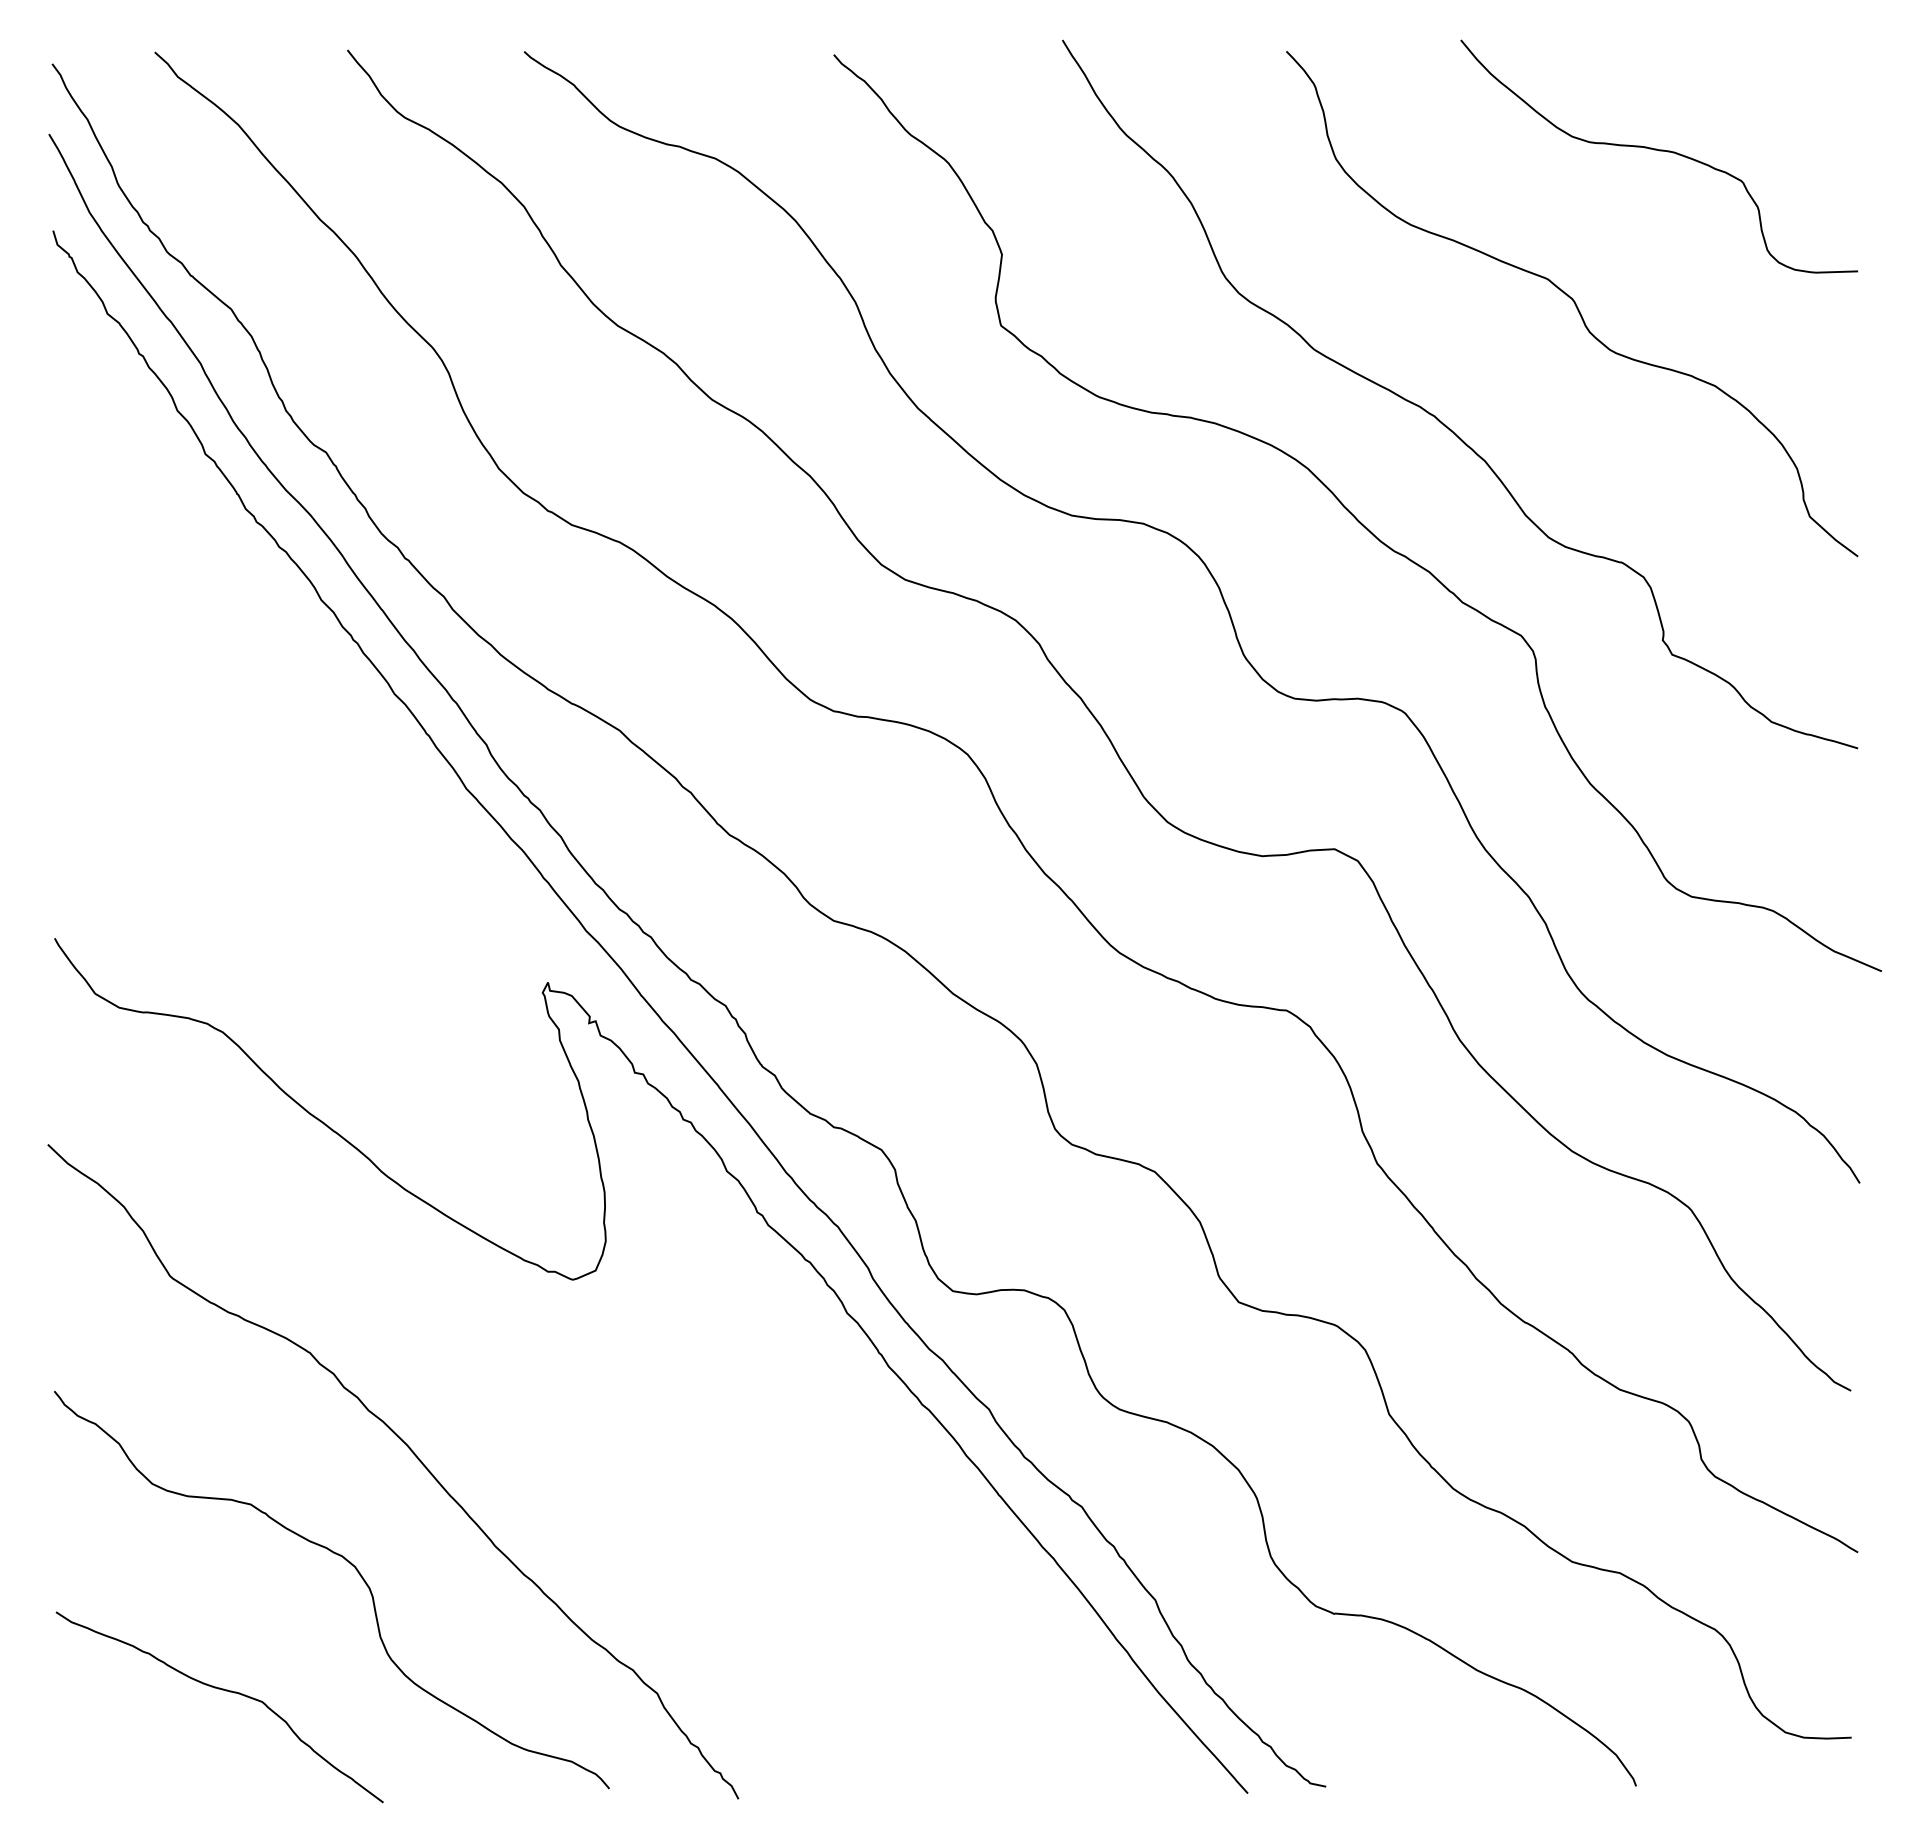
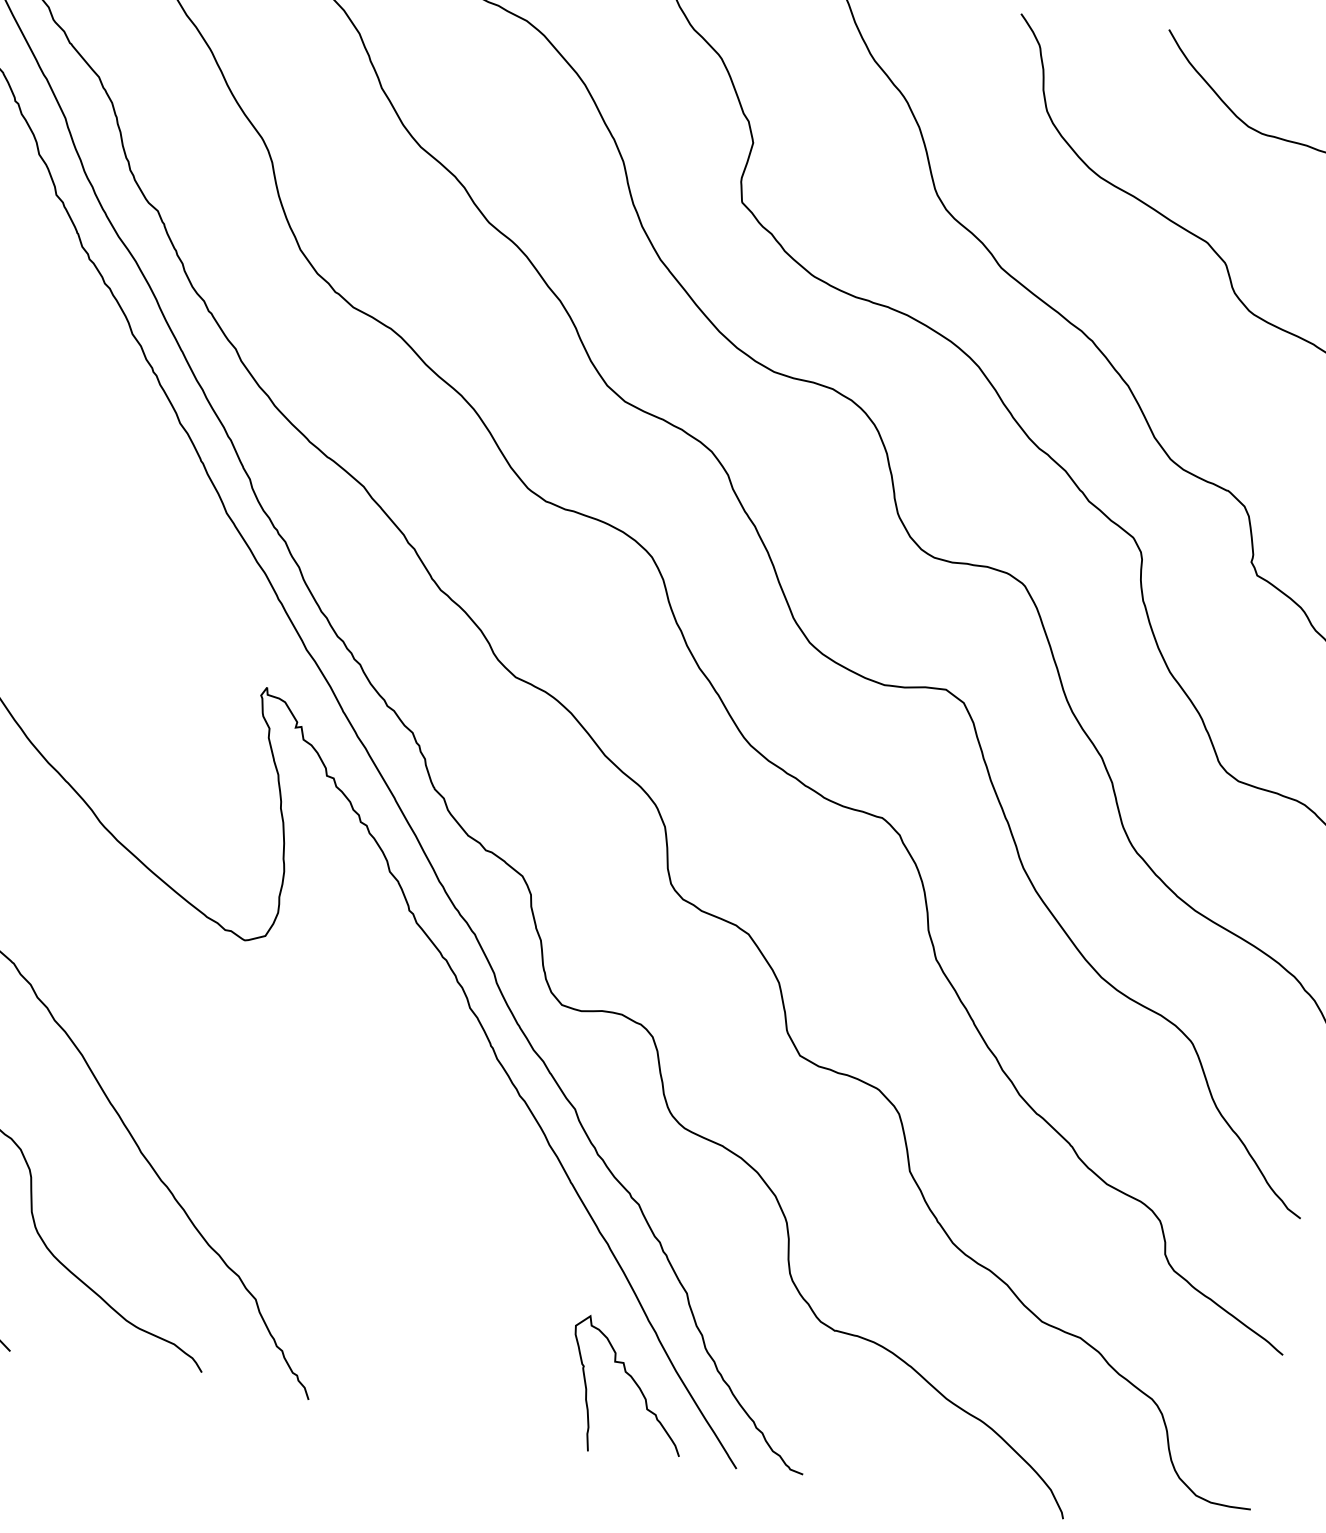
curve: (1113, 1714) -> (635, 1383), added

